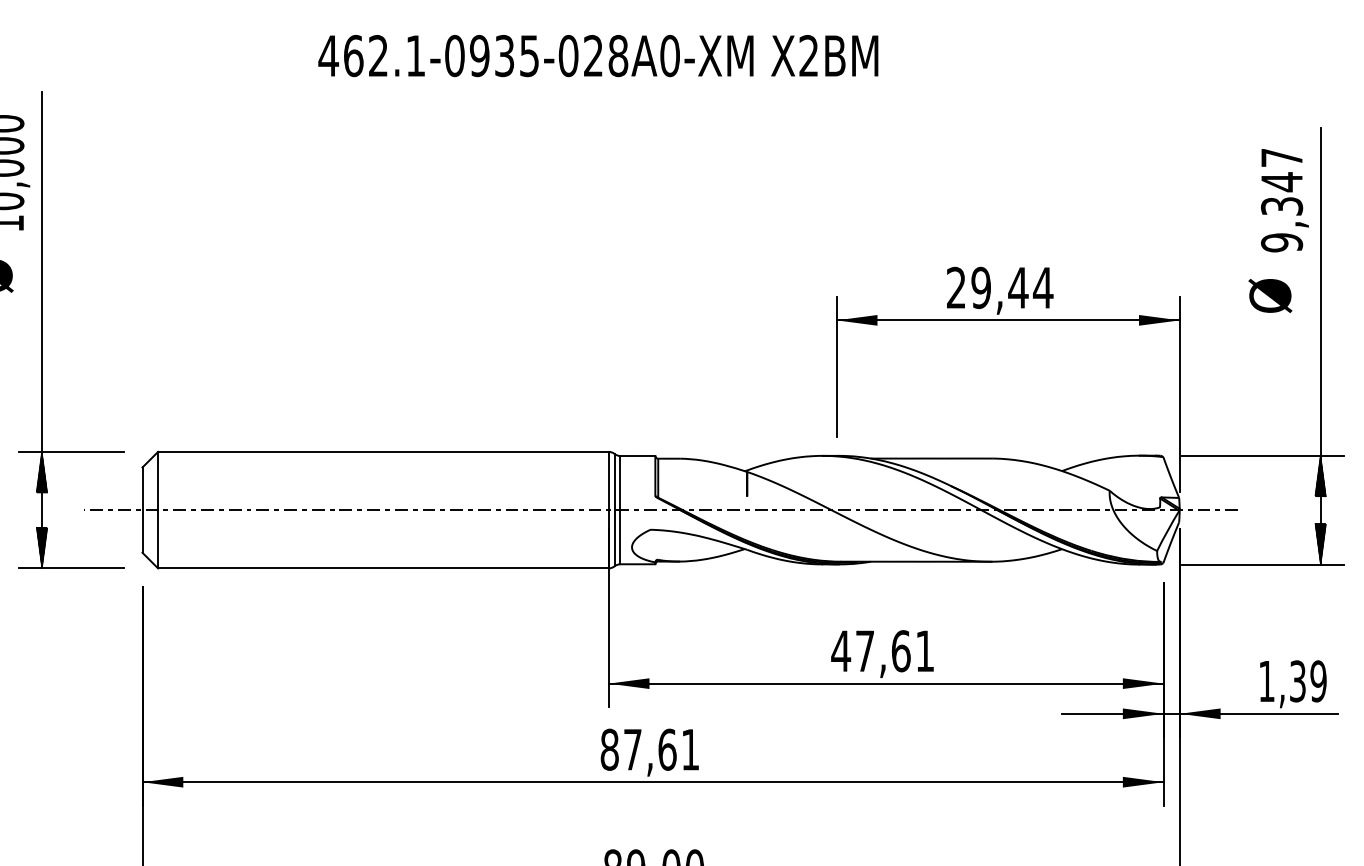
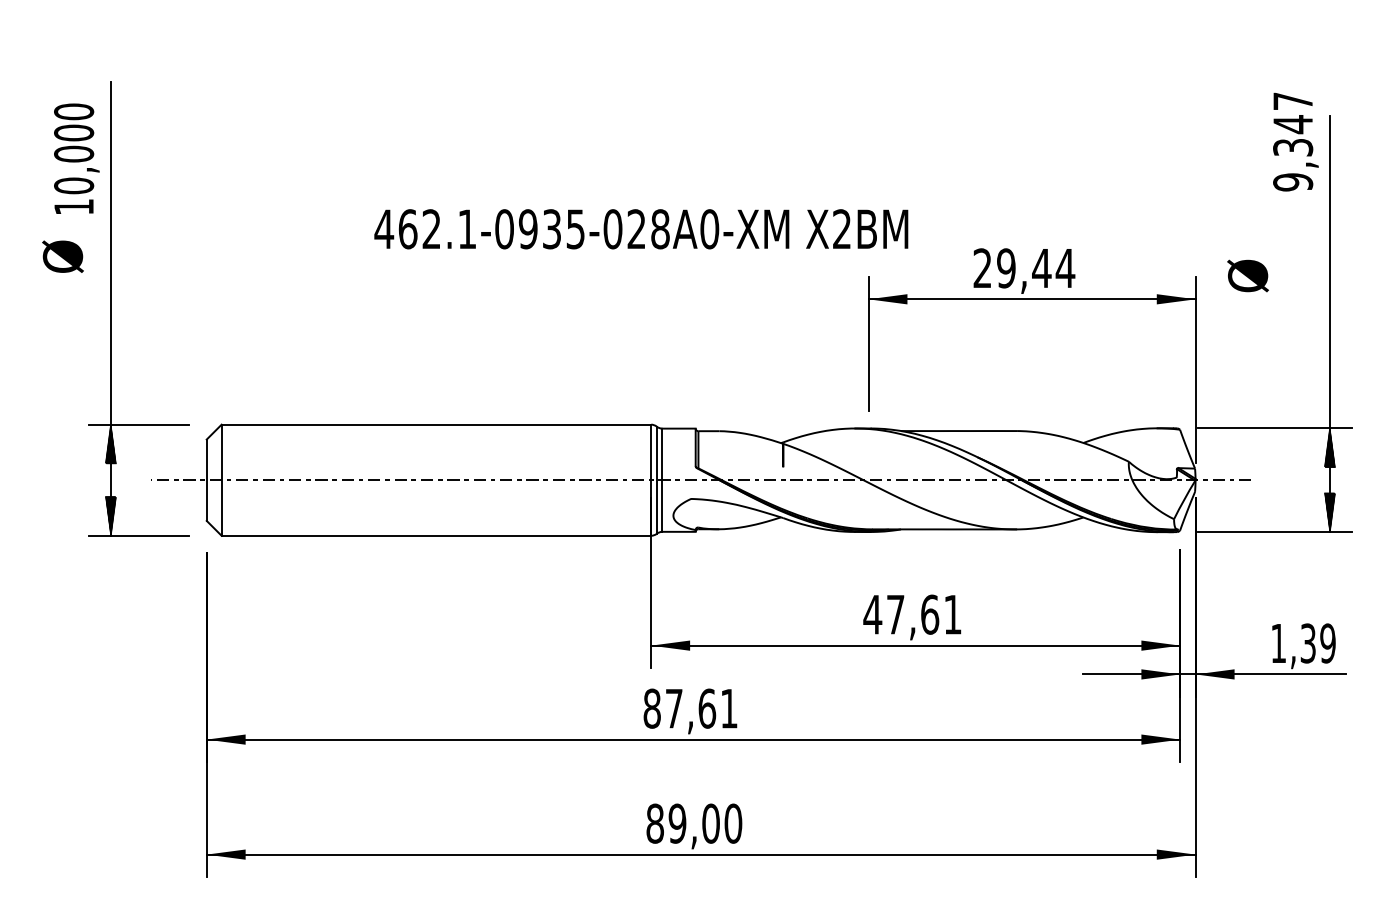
text: (598, 56) -> (641, 229), moved
text: (1284, 199) -> (1295, 141), moved
text: (1269, 295) -> (1247, 275), moved

